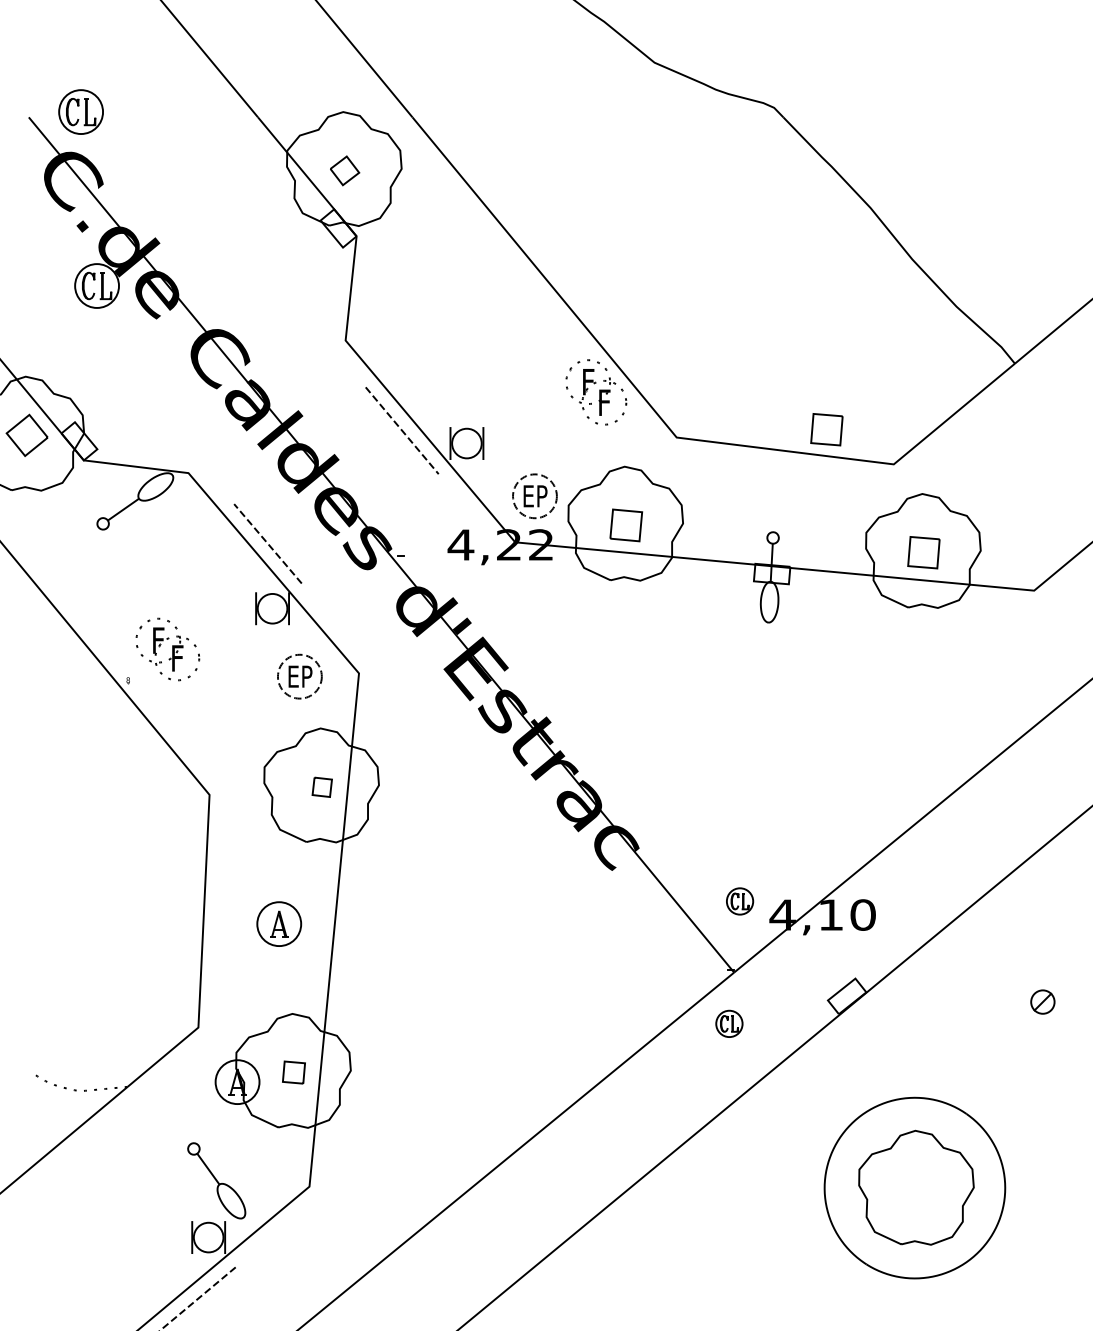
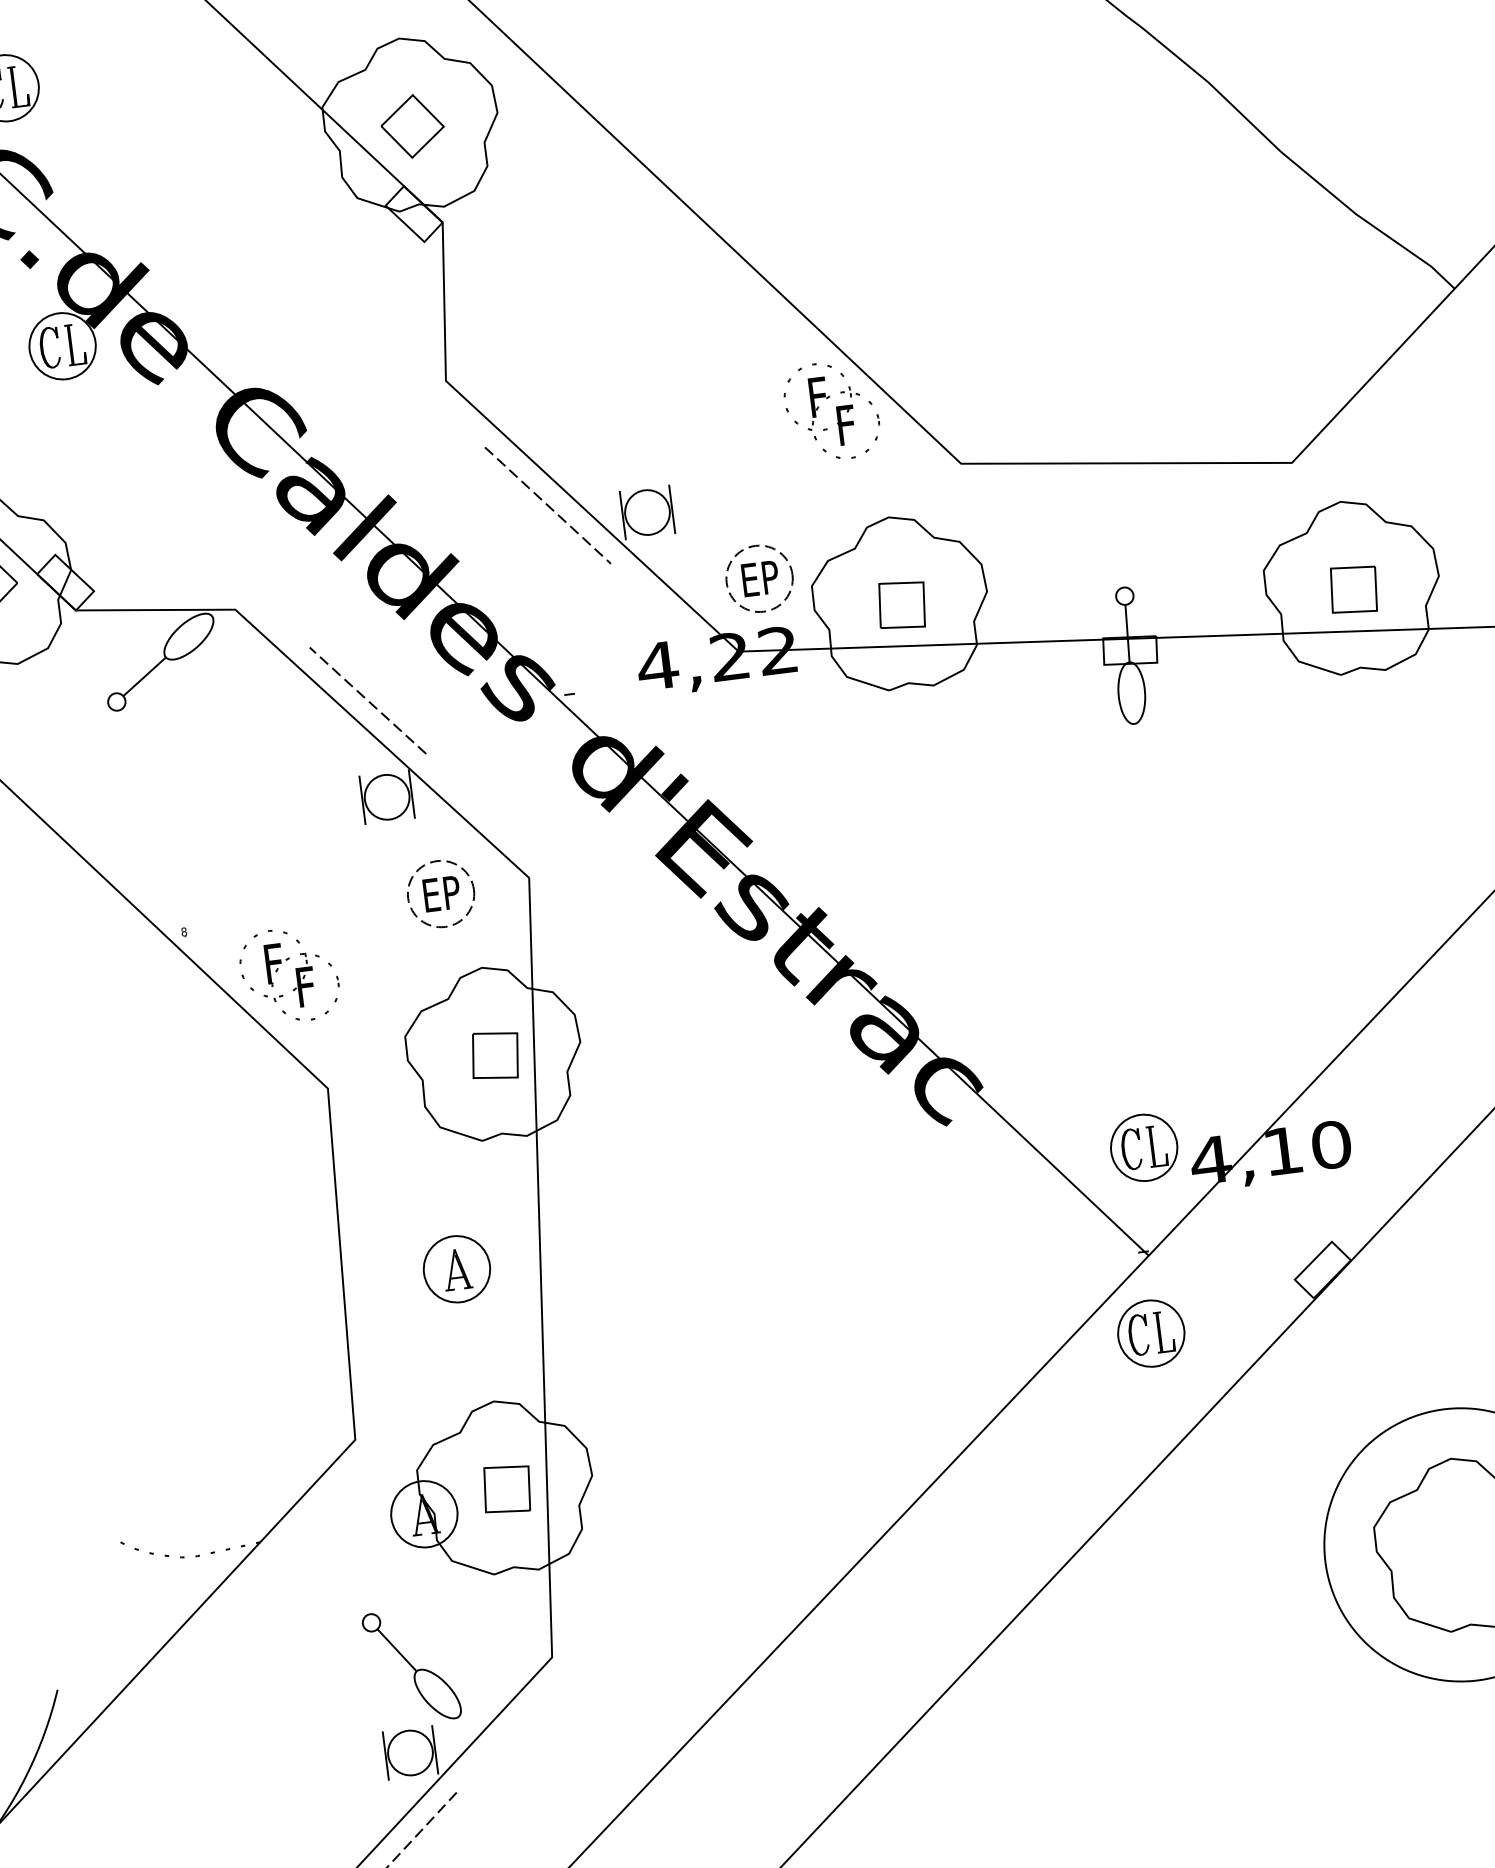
part: (344, 170) -> (412, 126), size x1.43
part: (826, 429) -> (1184, 423), removed
part: (167, 649) -> (289, 975), moved
part: (322, 787) -> (495, 1056), size x1.67
part: (739, 901) -> (1143, 1148), size x1.67
part: (729, 1023) -> (1151, 1333), size x1.67
part: (293, 1072) -> (506, 1489), size x1.43

